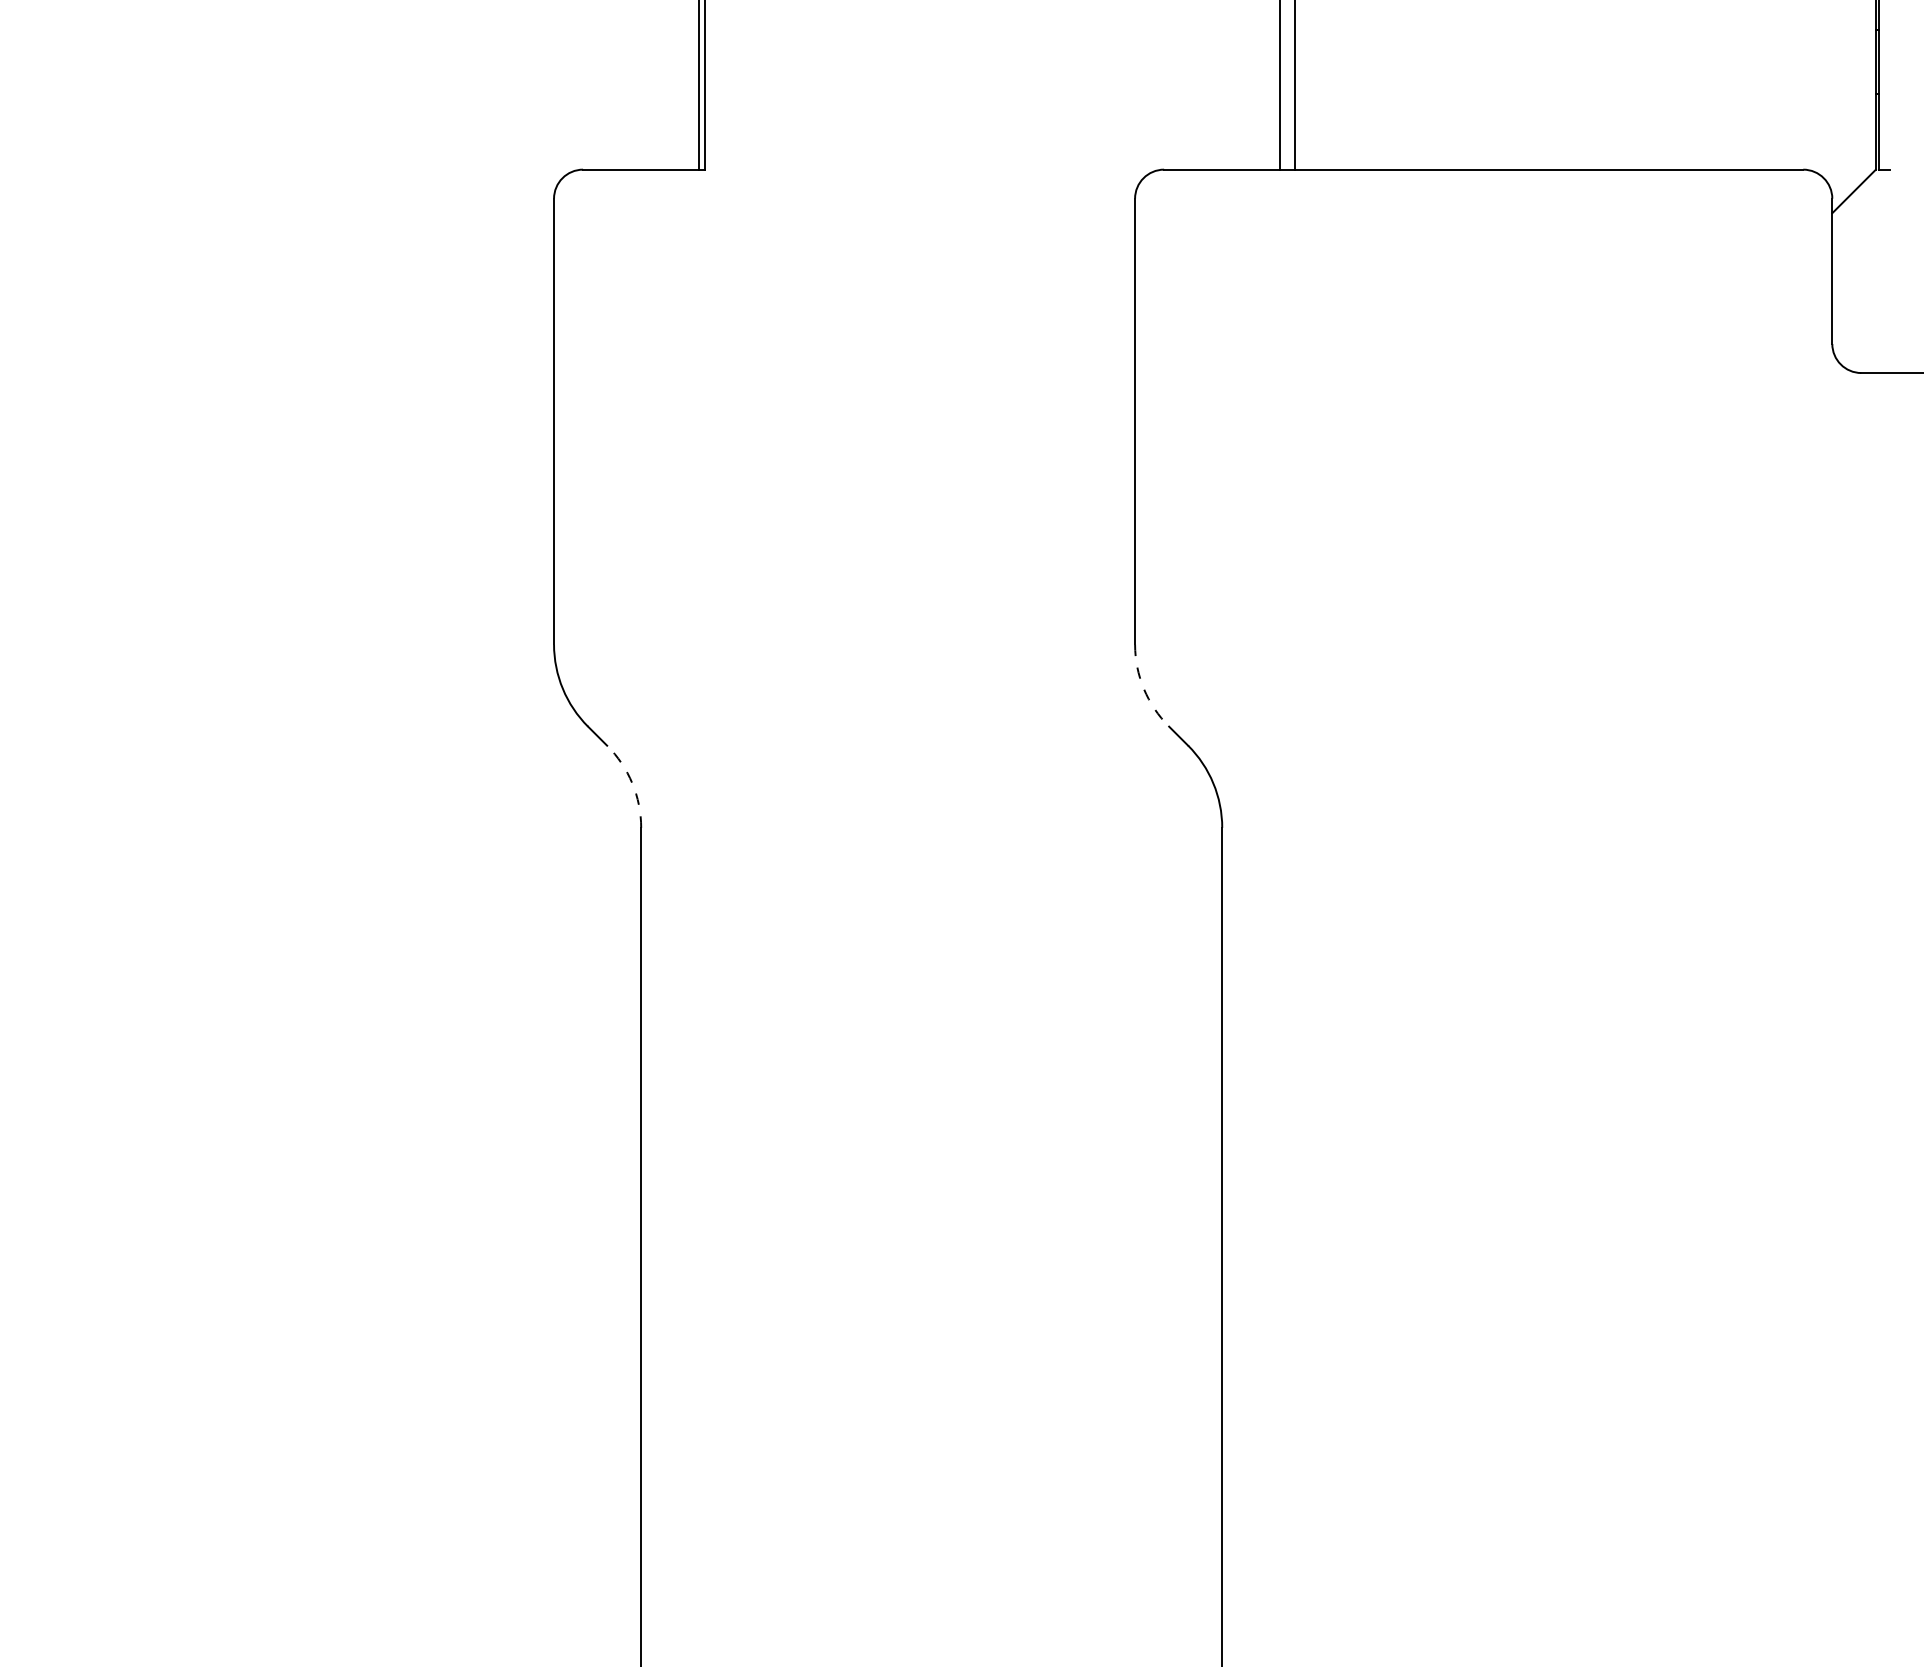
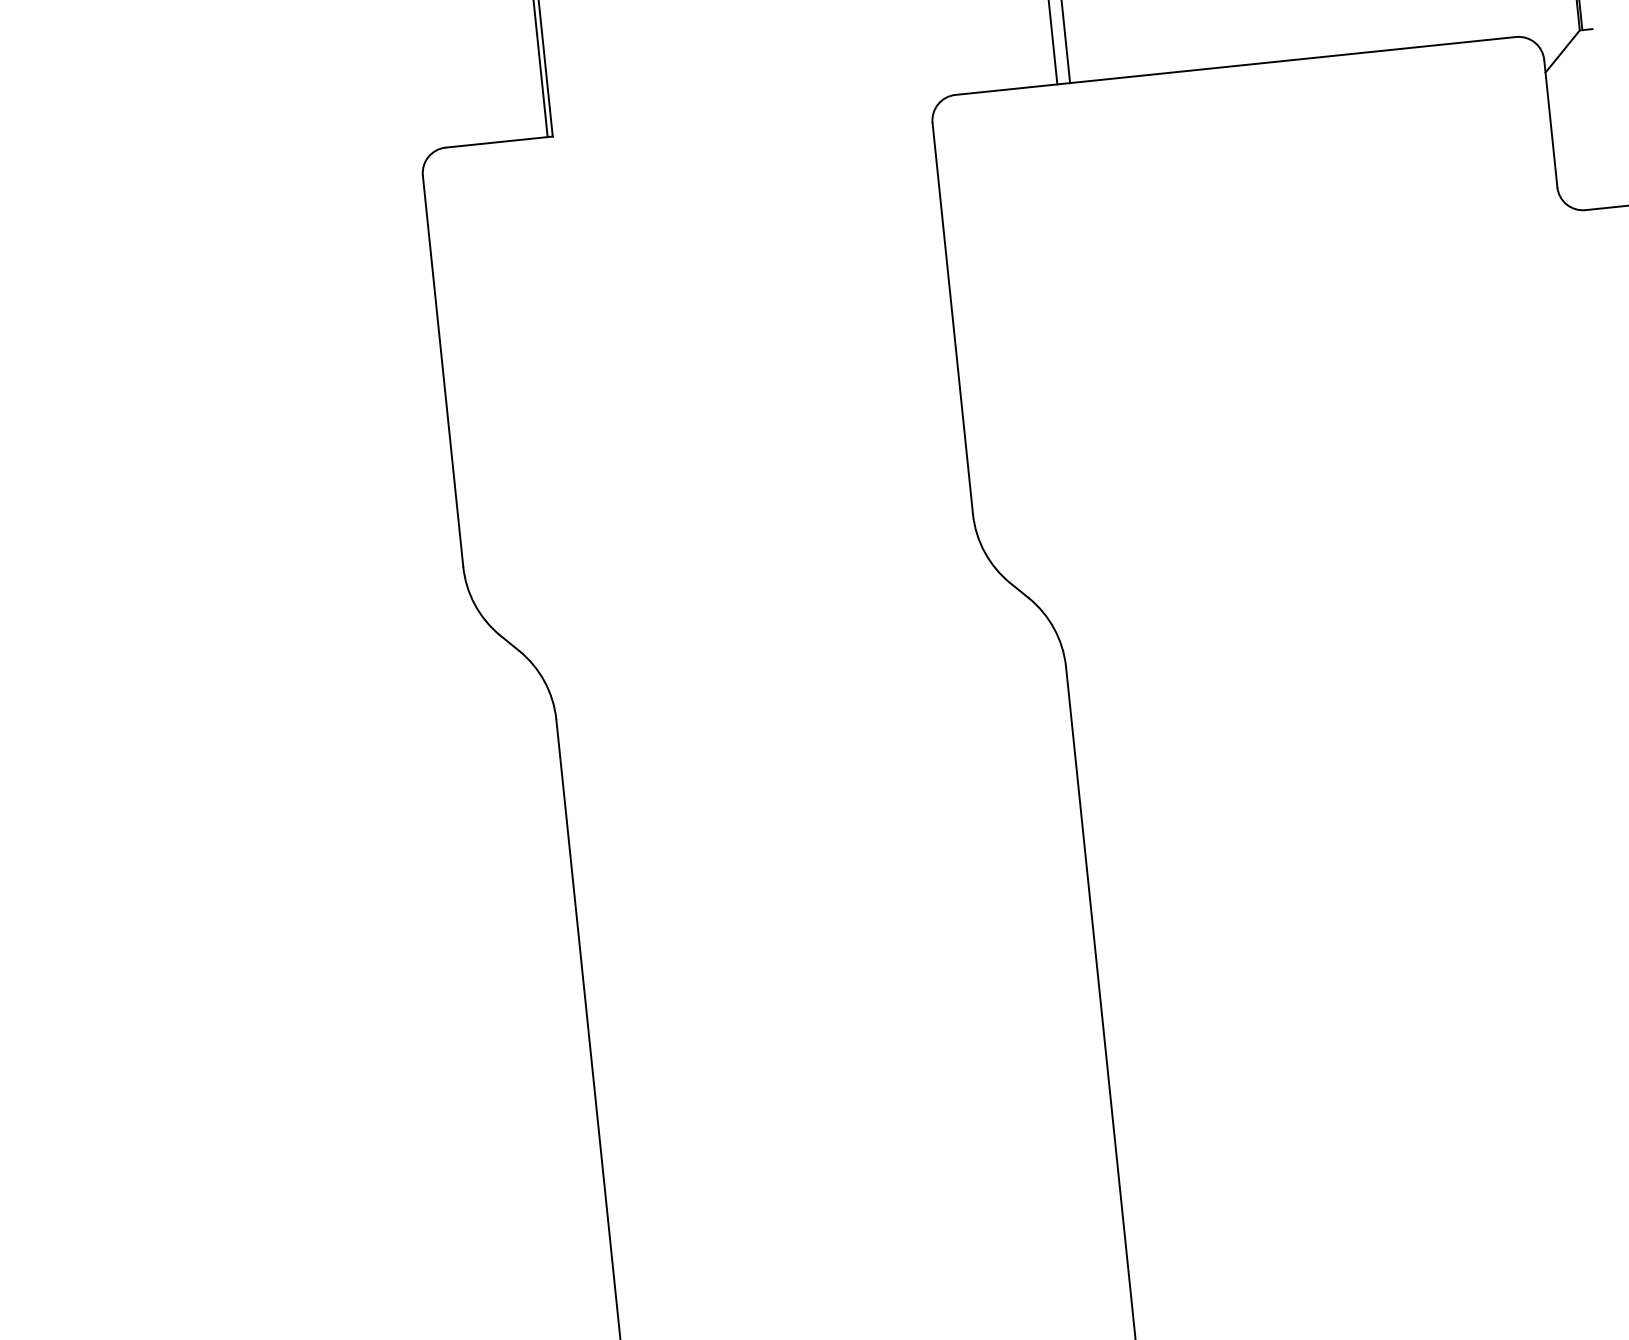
arc: (1143, 688) -> (984, 551), dashed -> solid
arc: (632, 783) -> (544, 681), dashed -> solid

